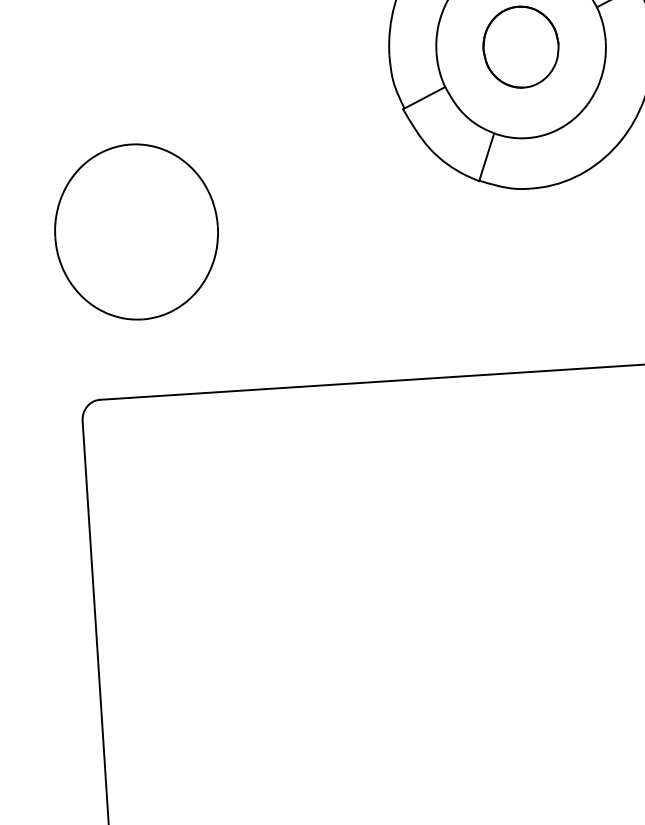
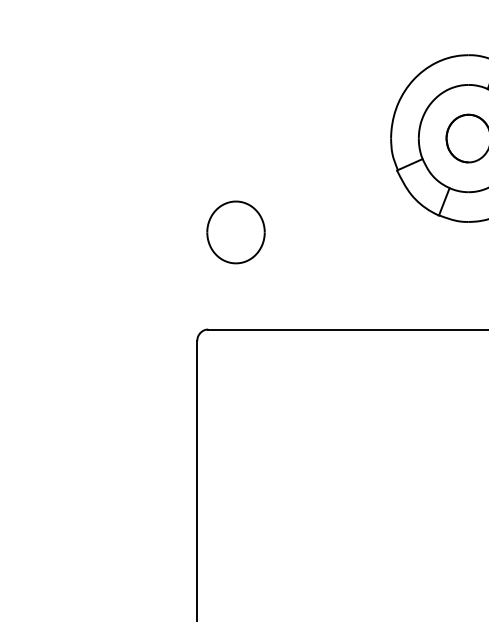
part: (135, 232) -> (235, 232), size x0.6

